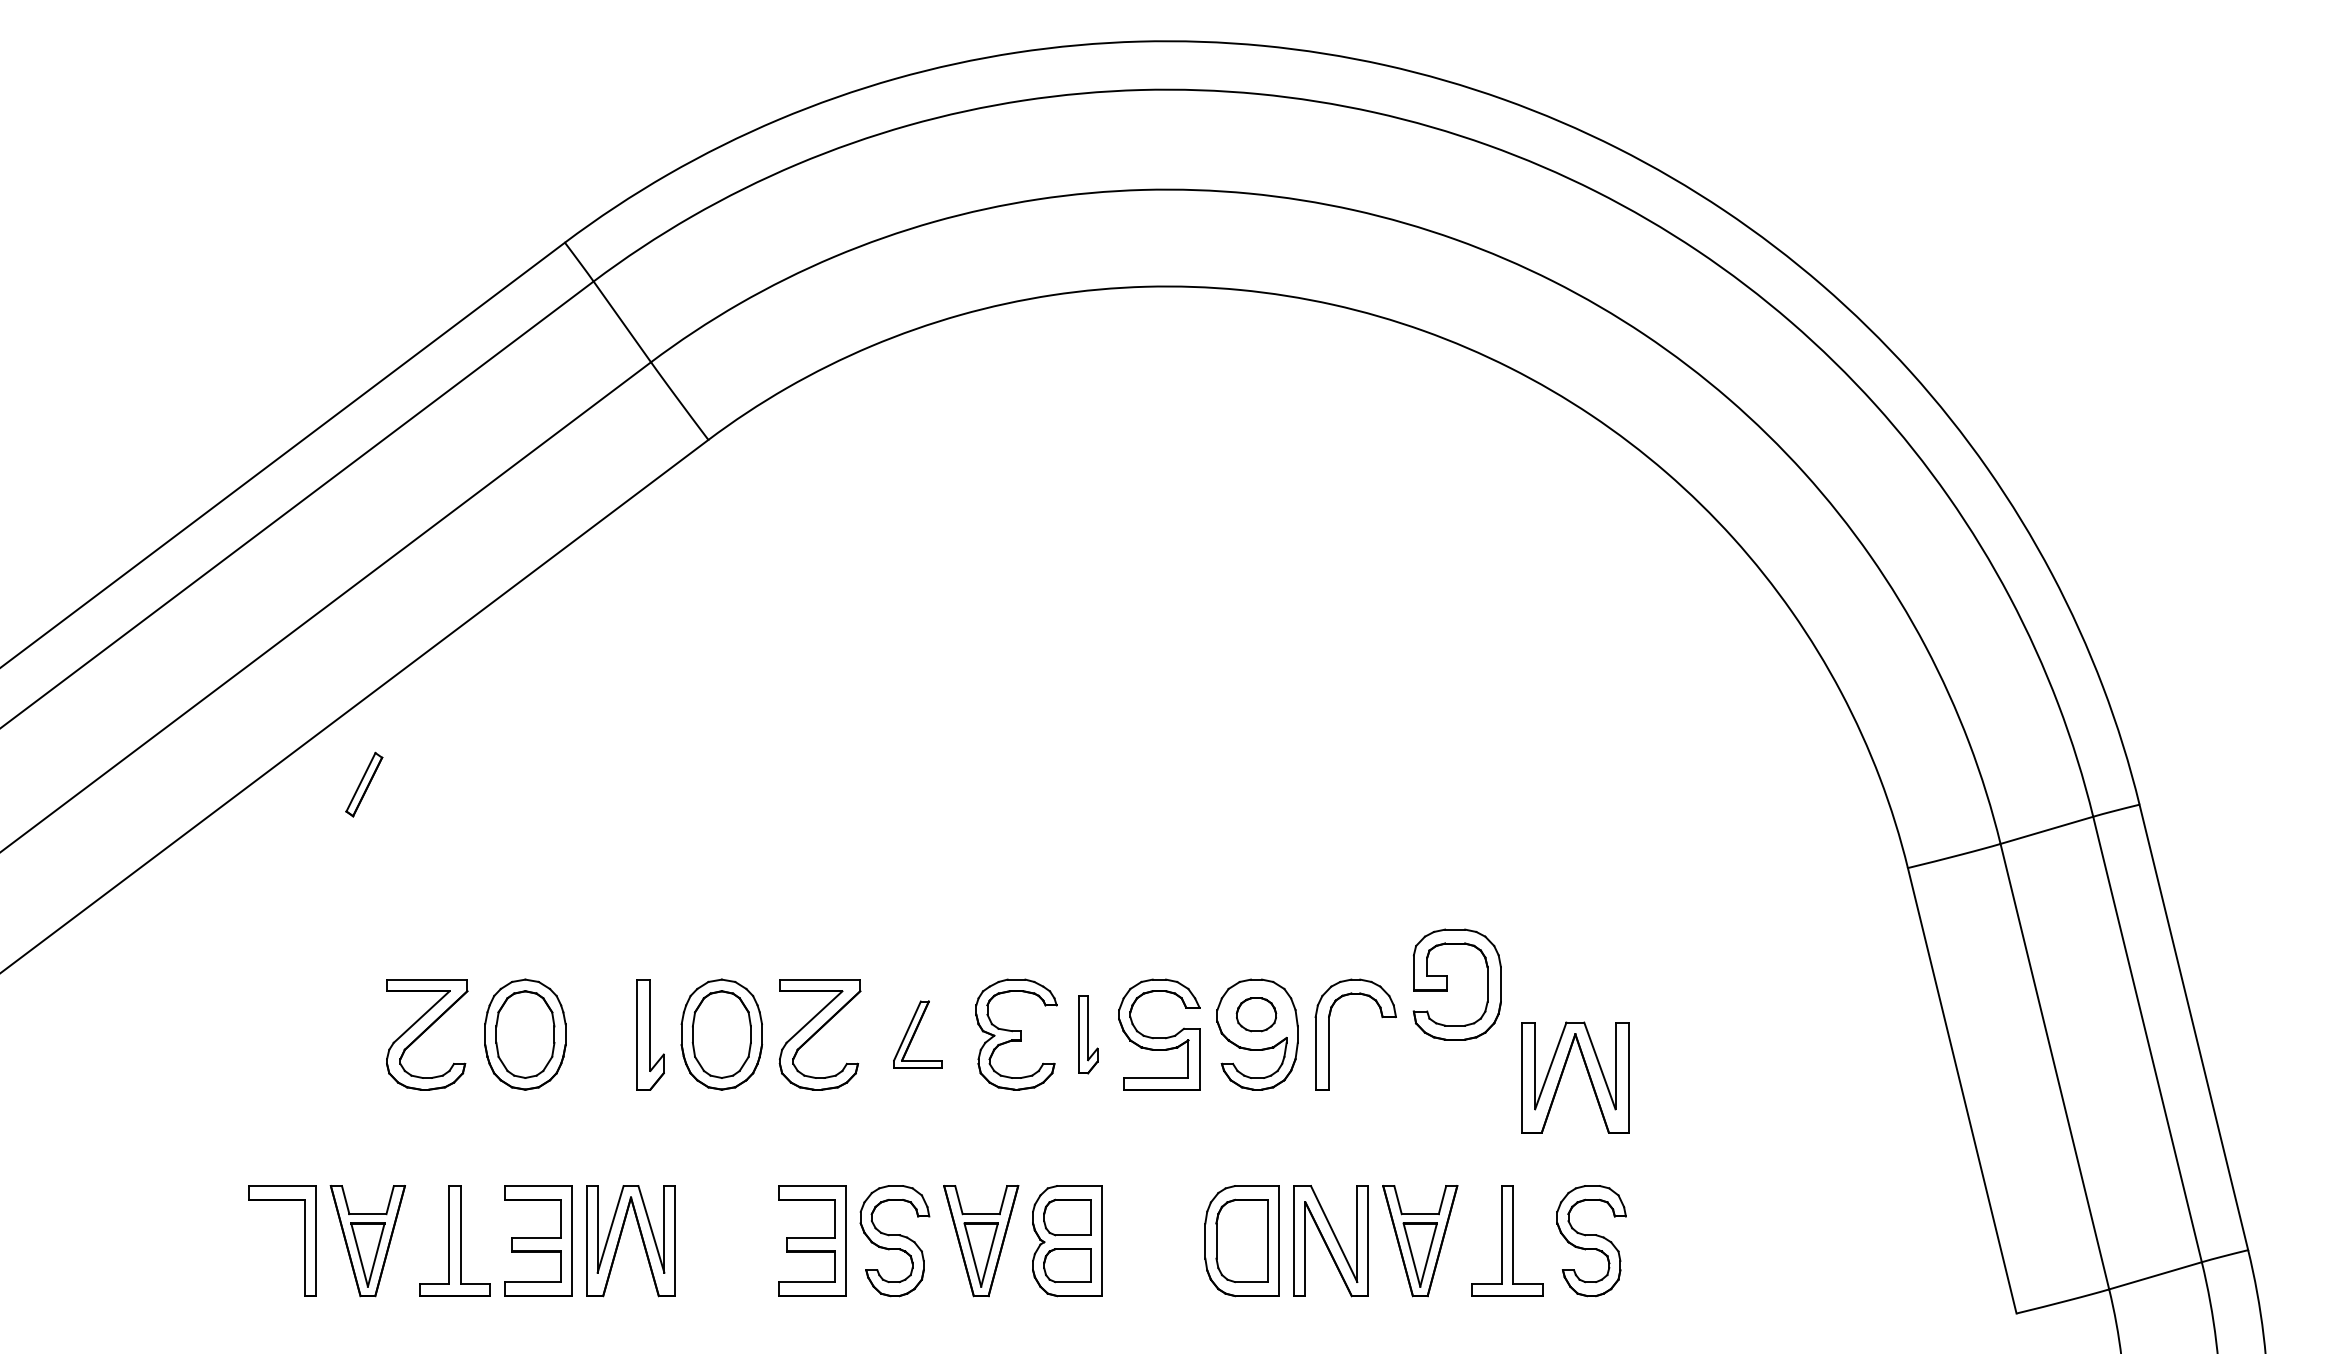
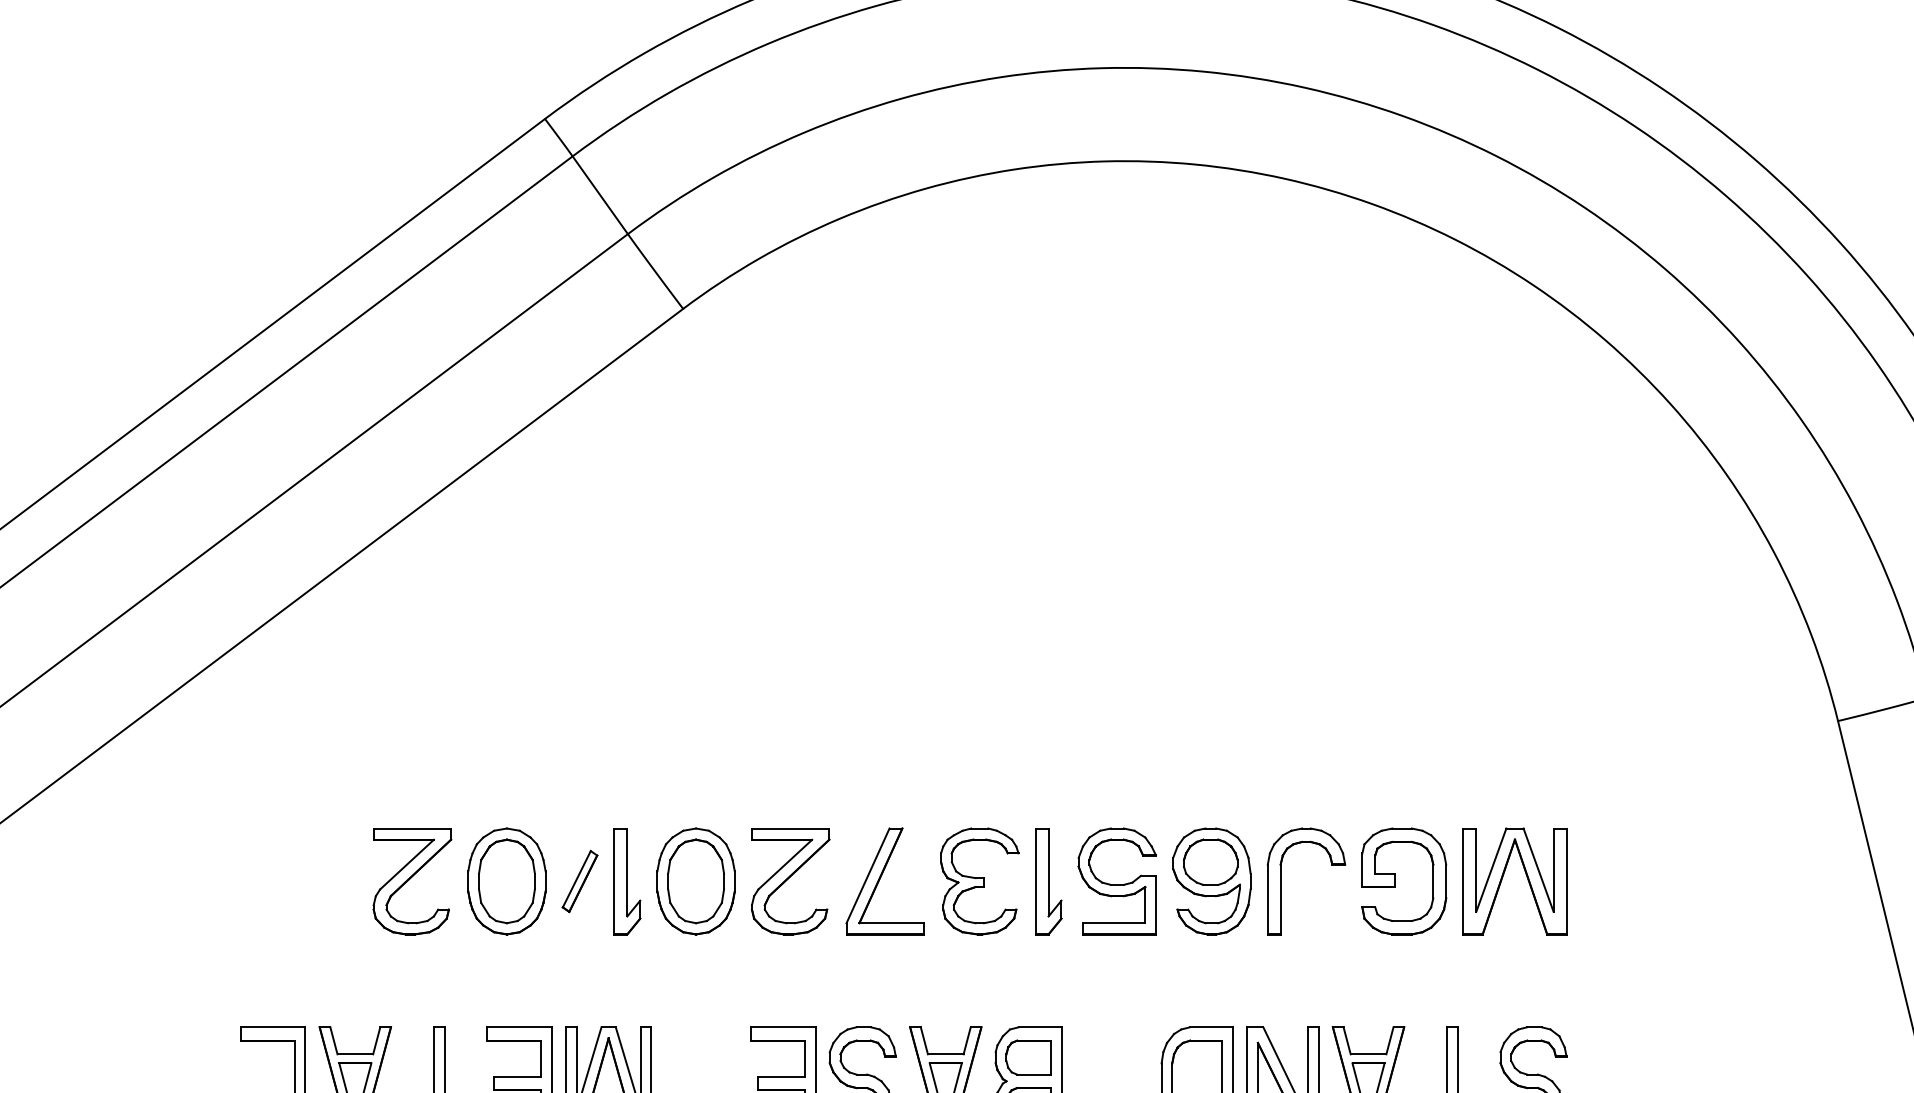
part: (364, 784) -> (580, 881), moved
part: (1447, 984) -> (1394, 881), moved
part: (1256, 1014) -> (1210, 862), size x1.43
part: (917, 1034) -> (884, 881), size x1.67
part: (1088, 1034) -> (1049, 881), size x1.43
part: (1563, 1073) -> (1503, 877), moved

